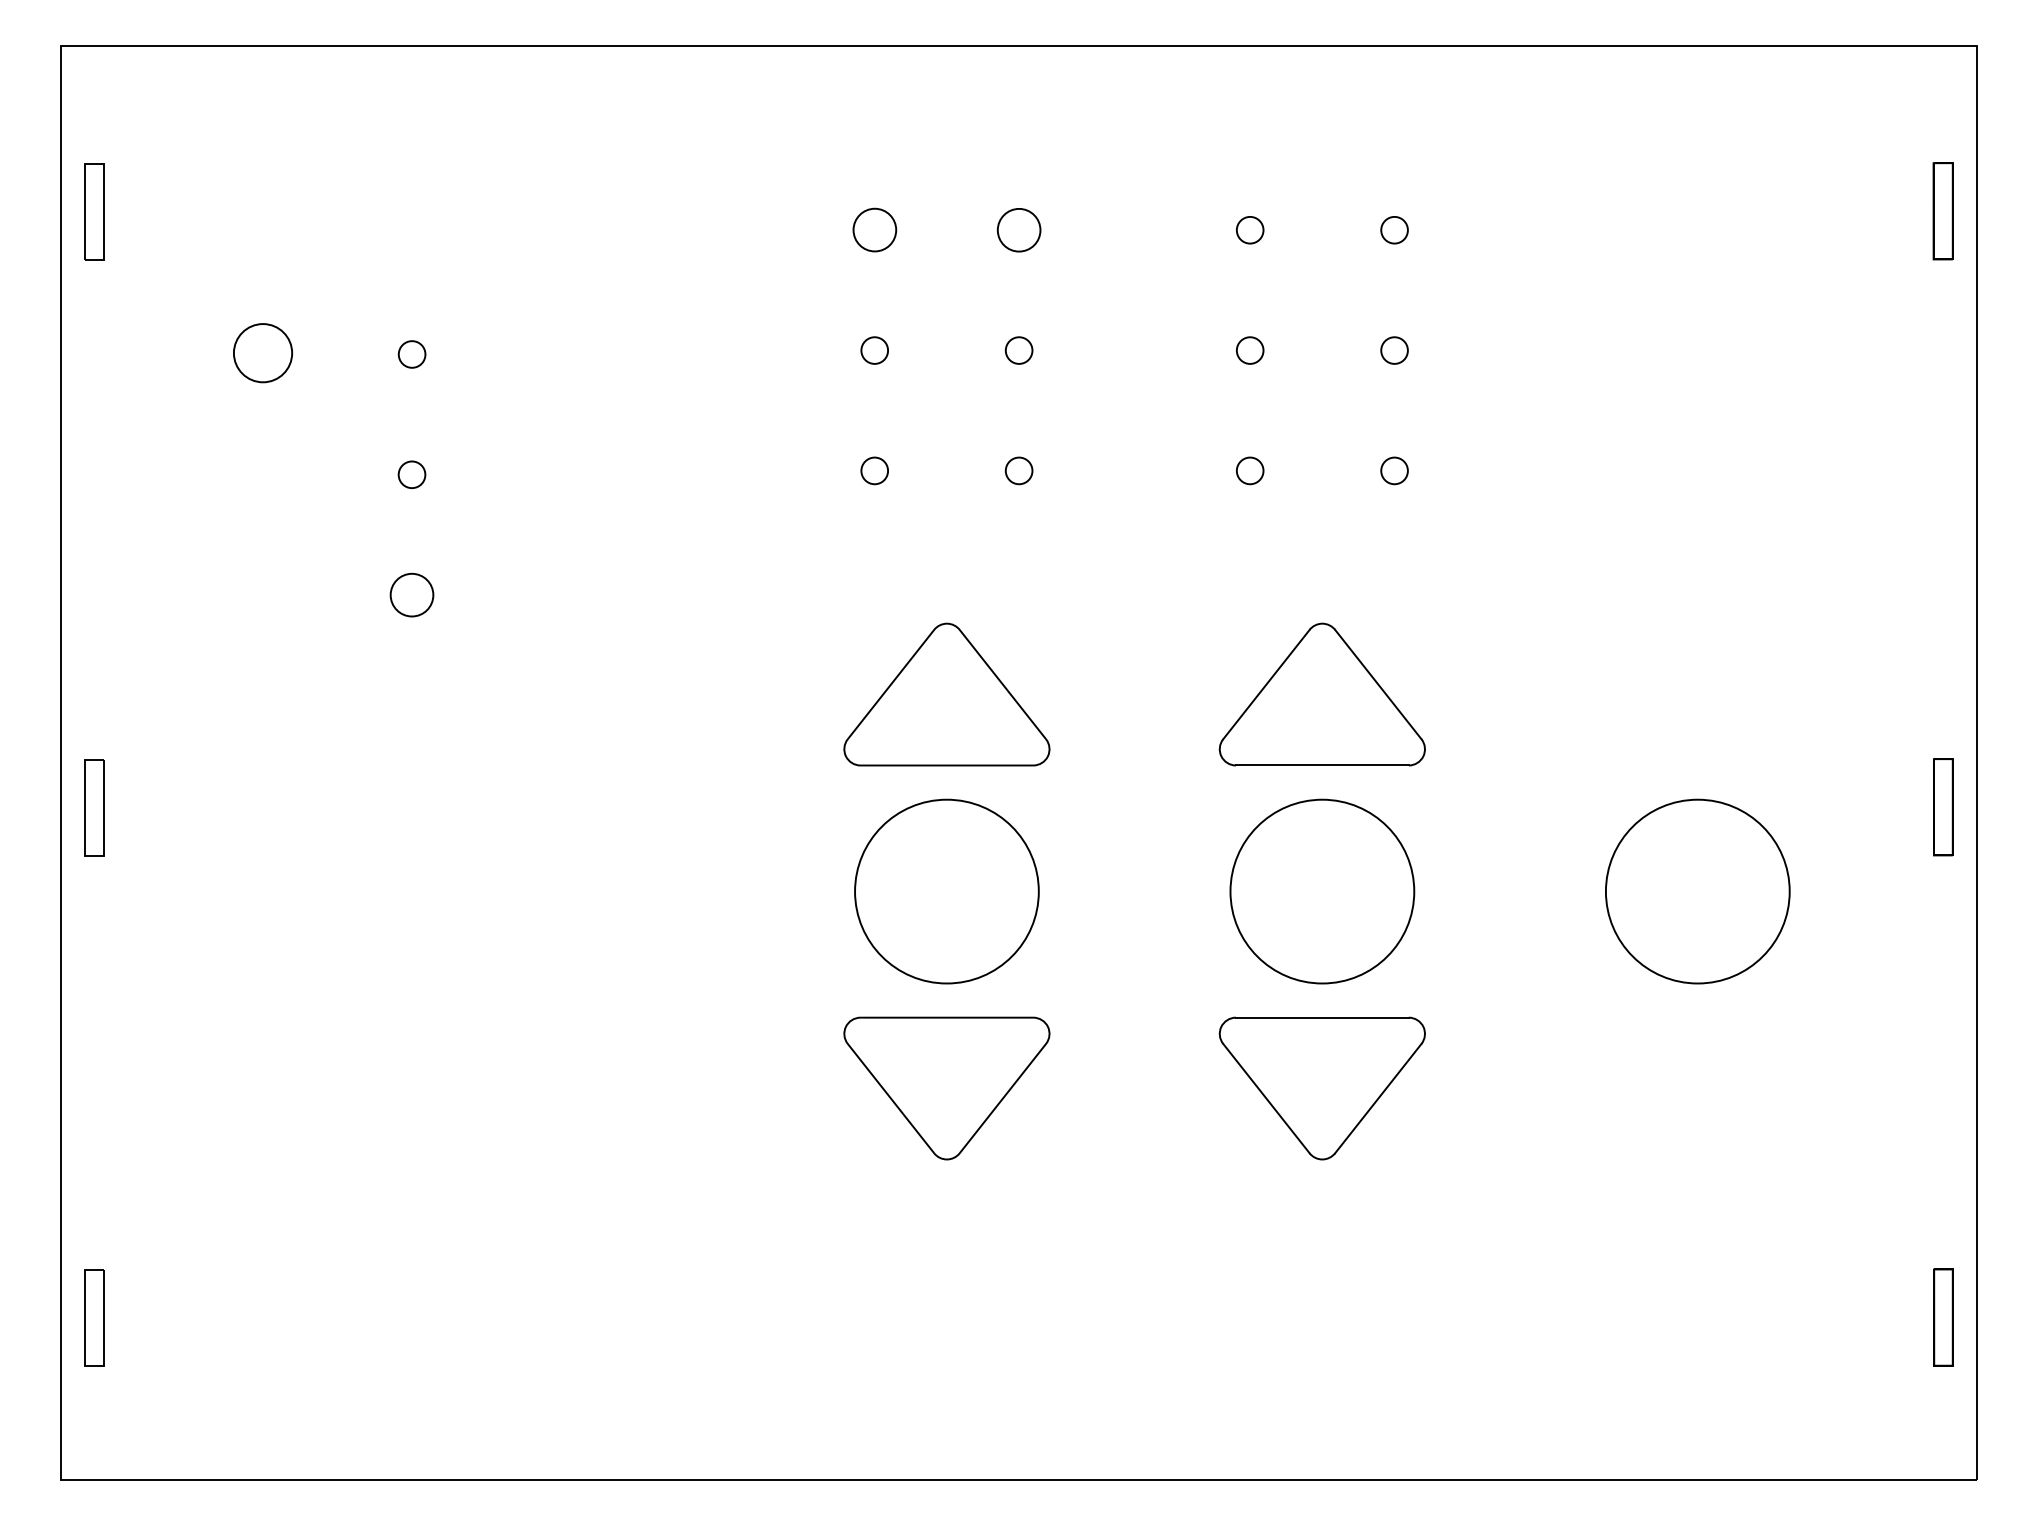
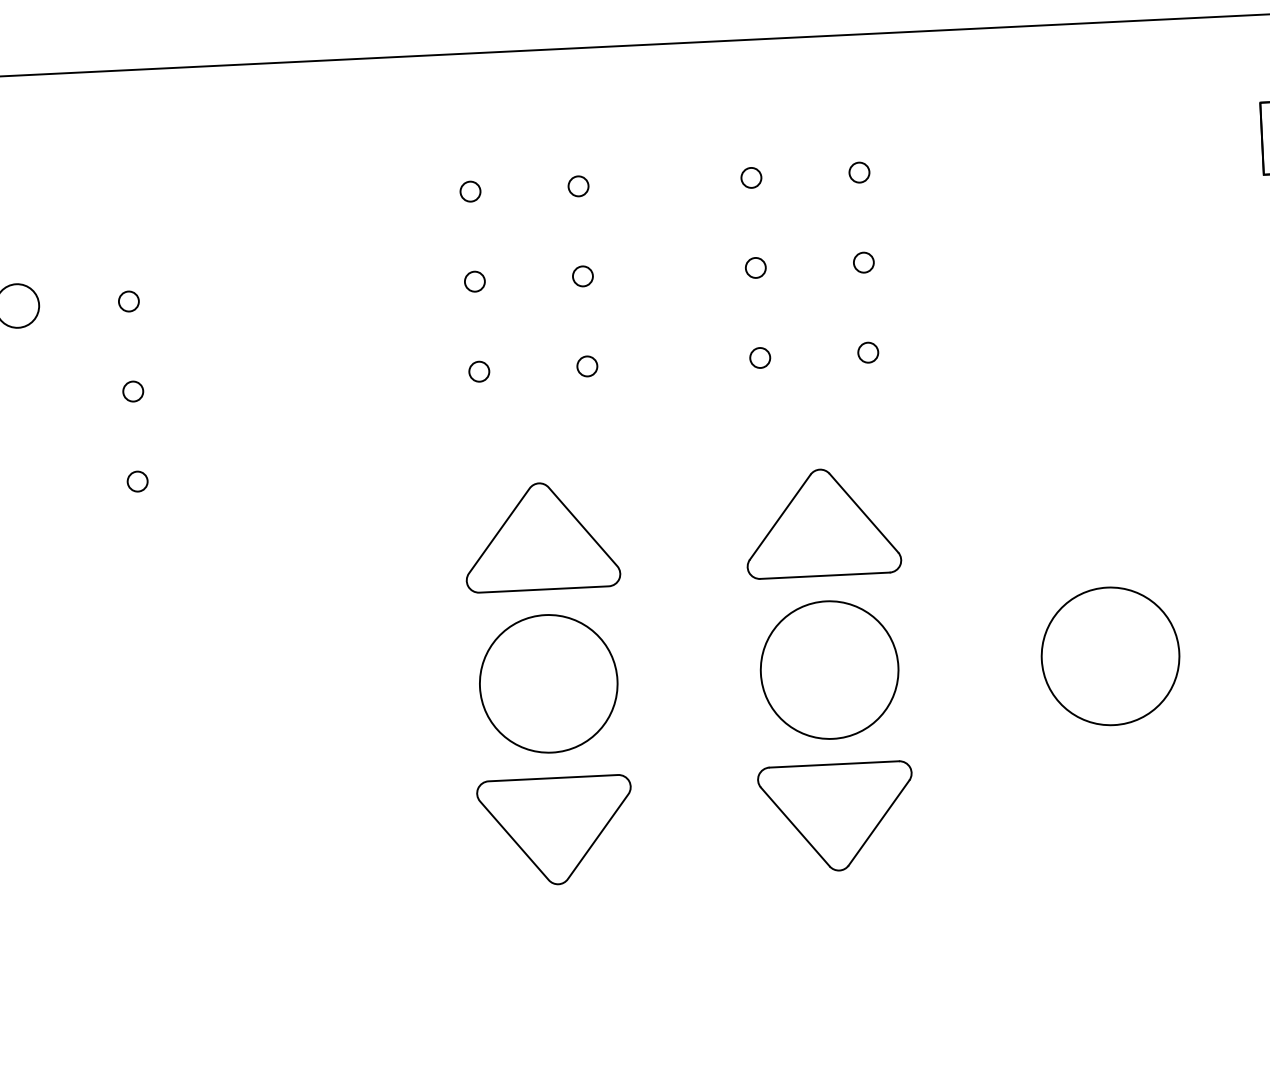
circle: (1018, 229) -> (578, 185), size x0.62
circle: (874, 230) -> (470, 191), size x0.62
circle: (411, 594) -> (137, 481), size x0.62

